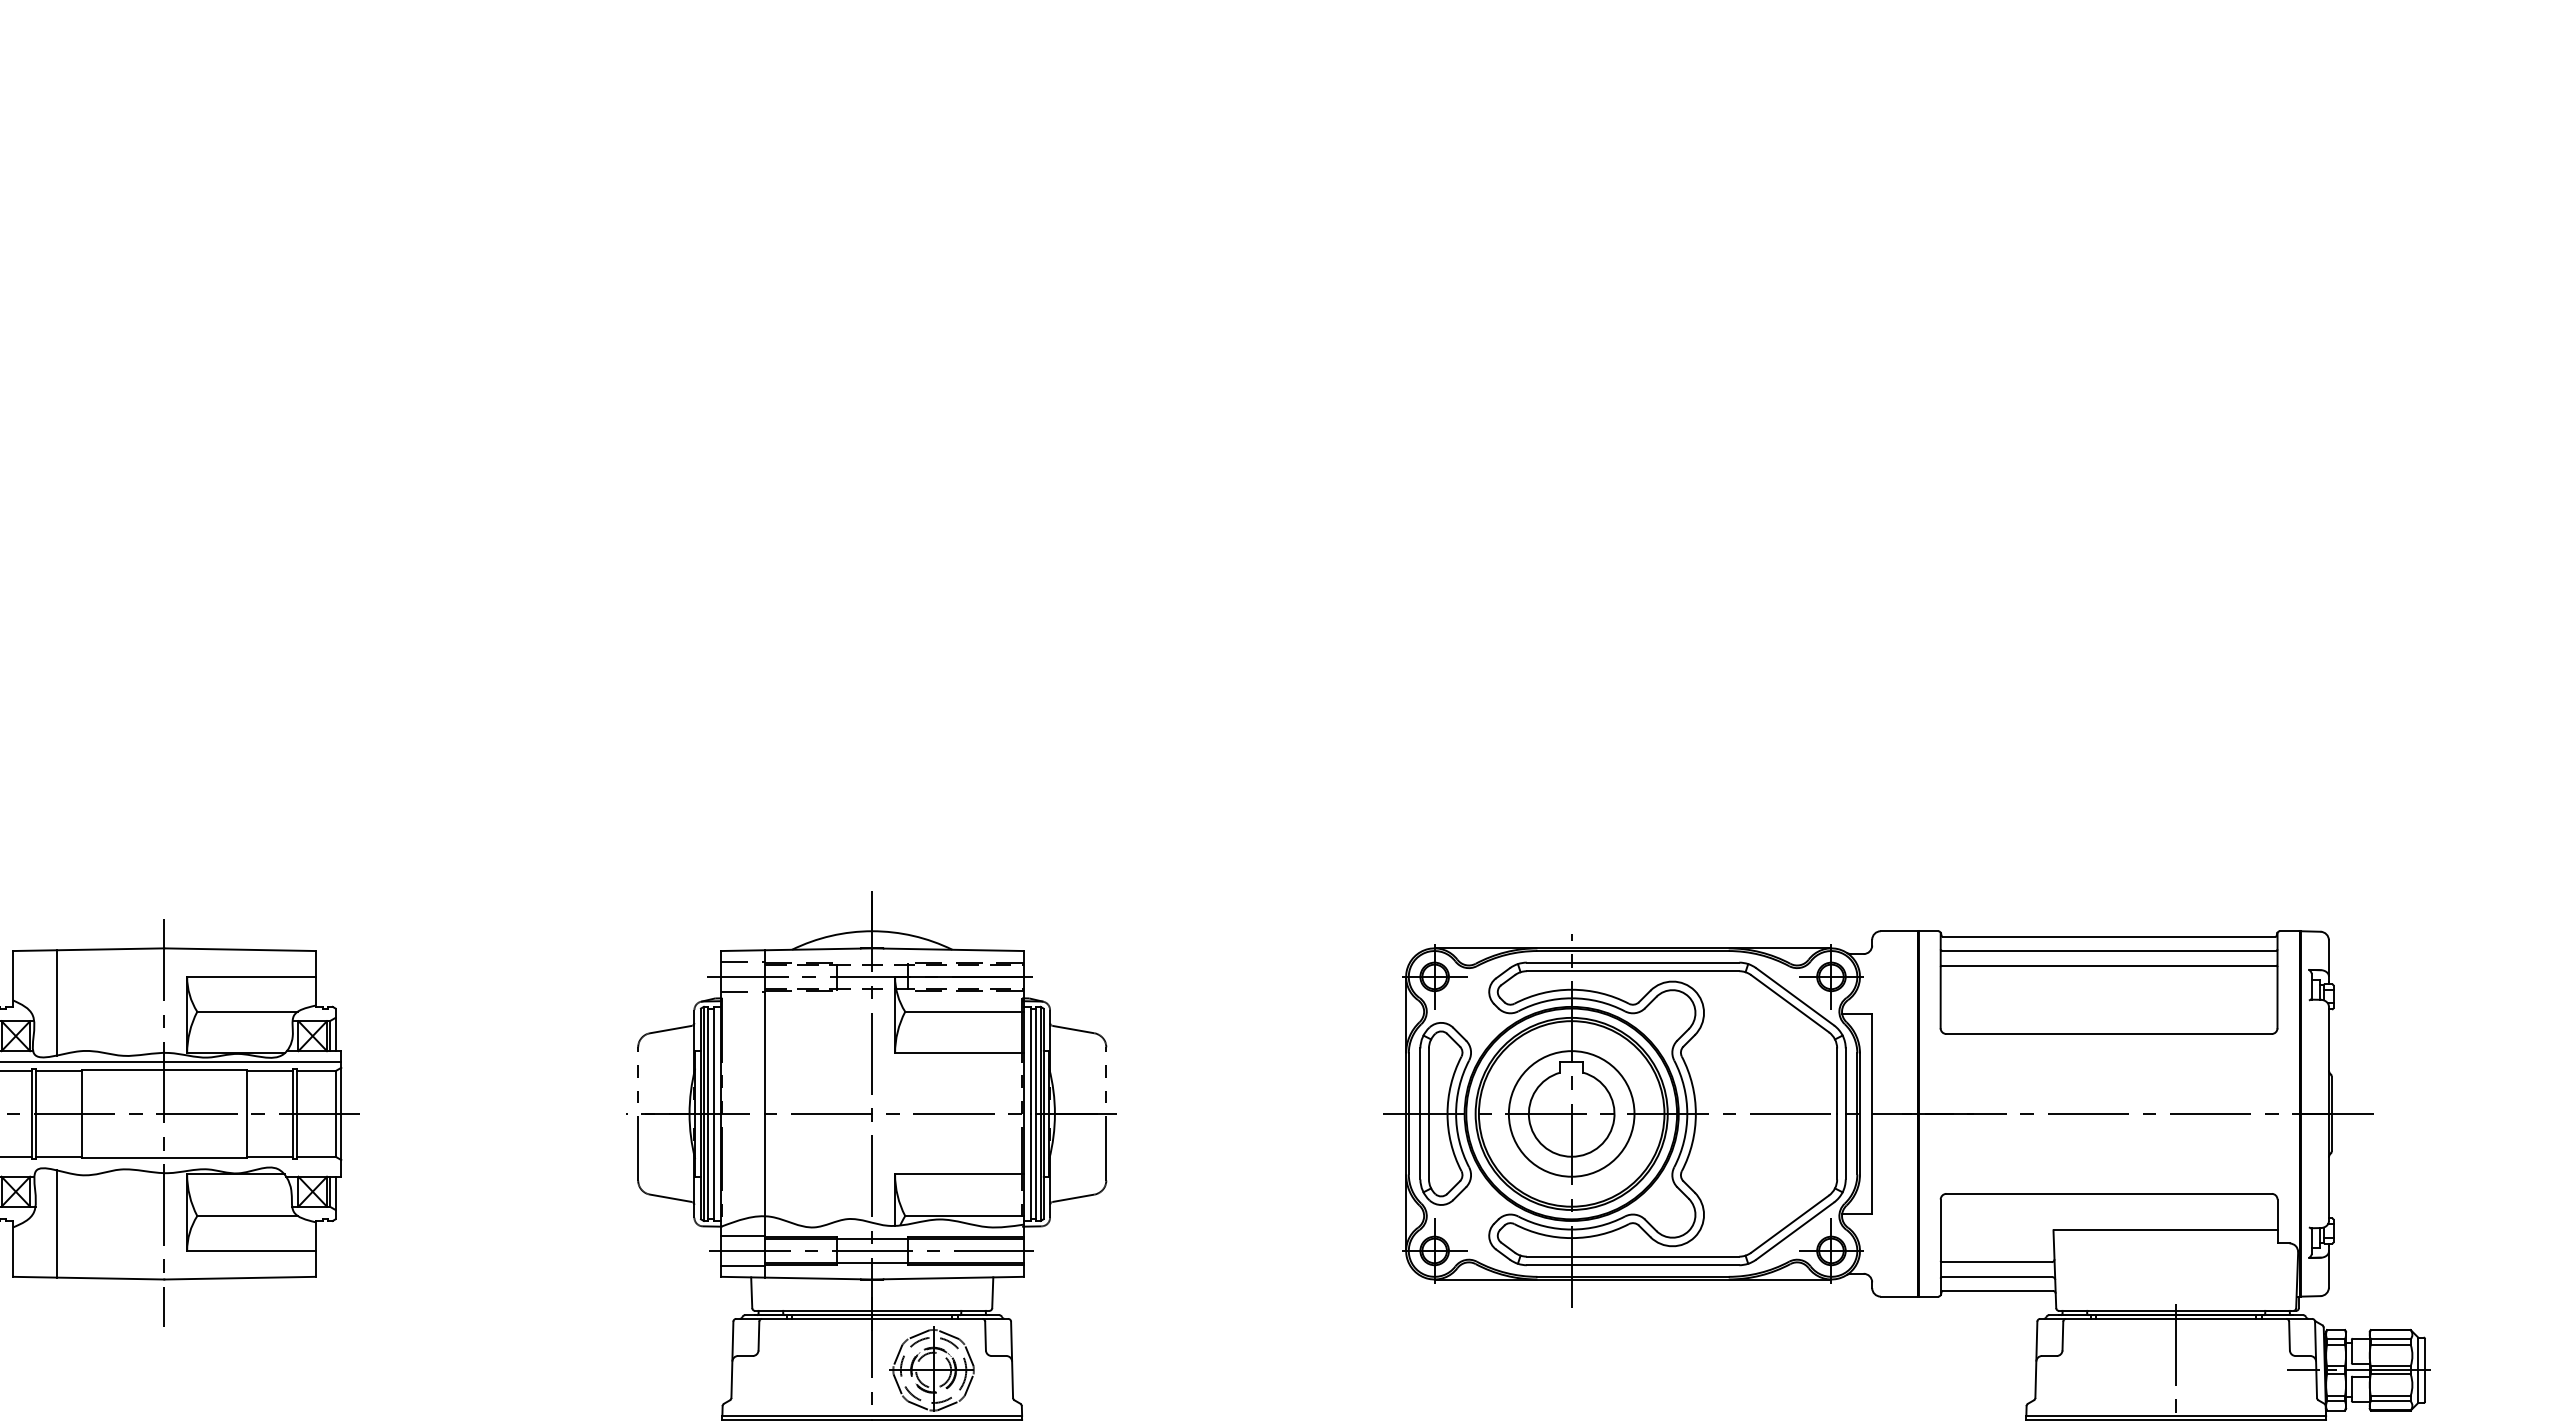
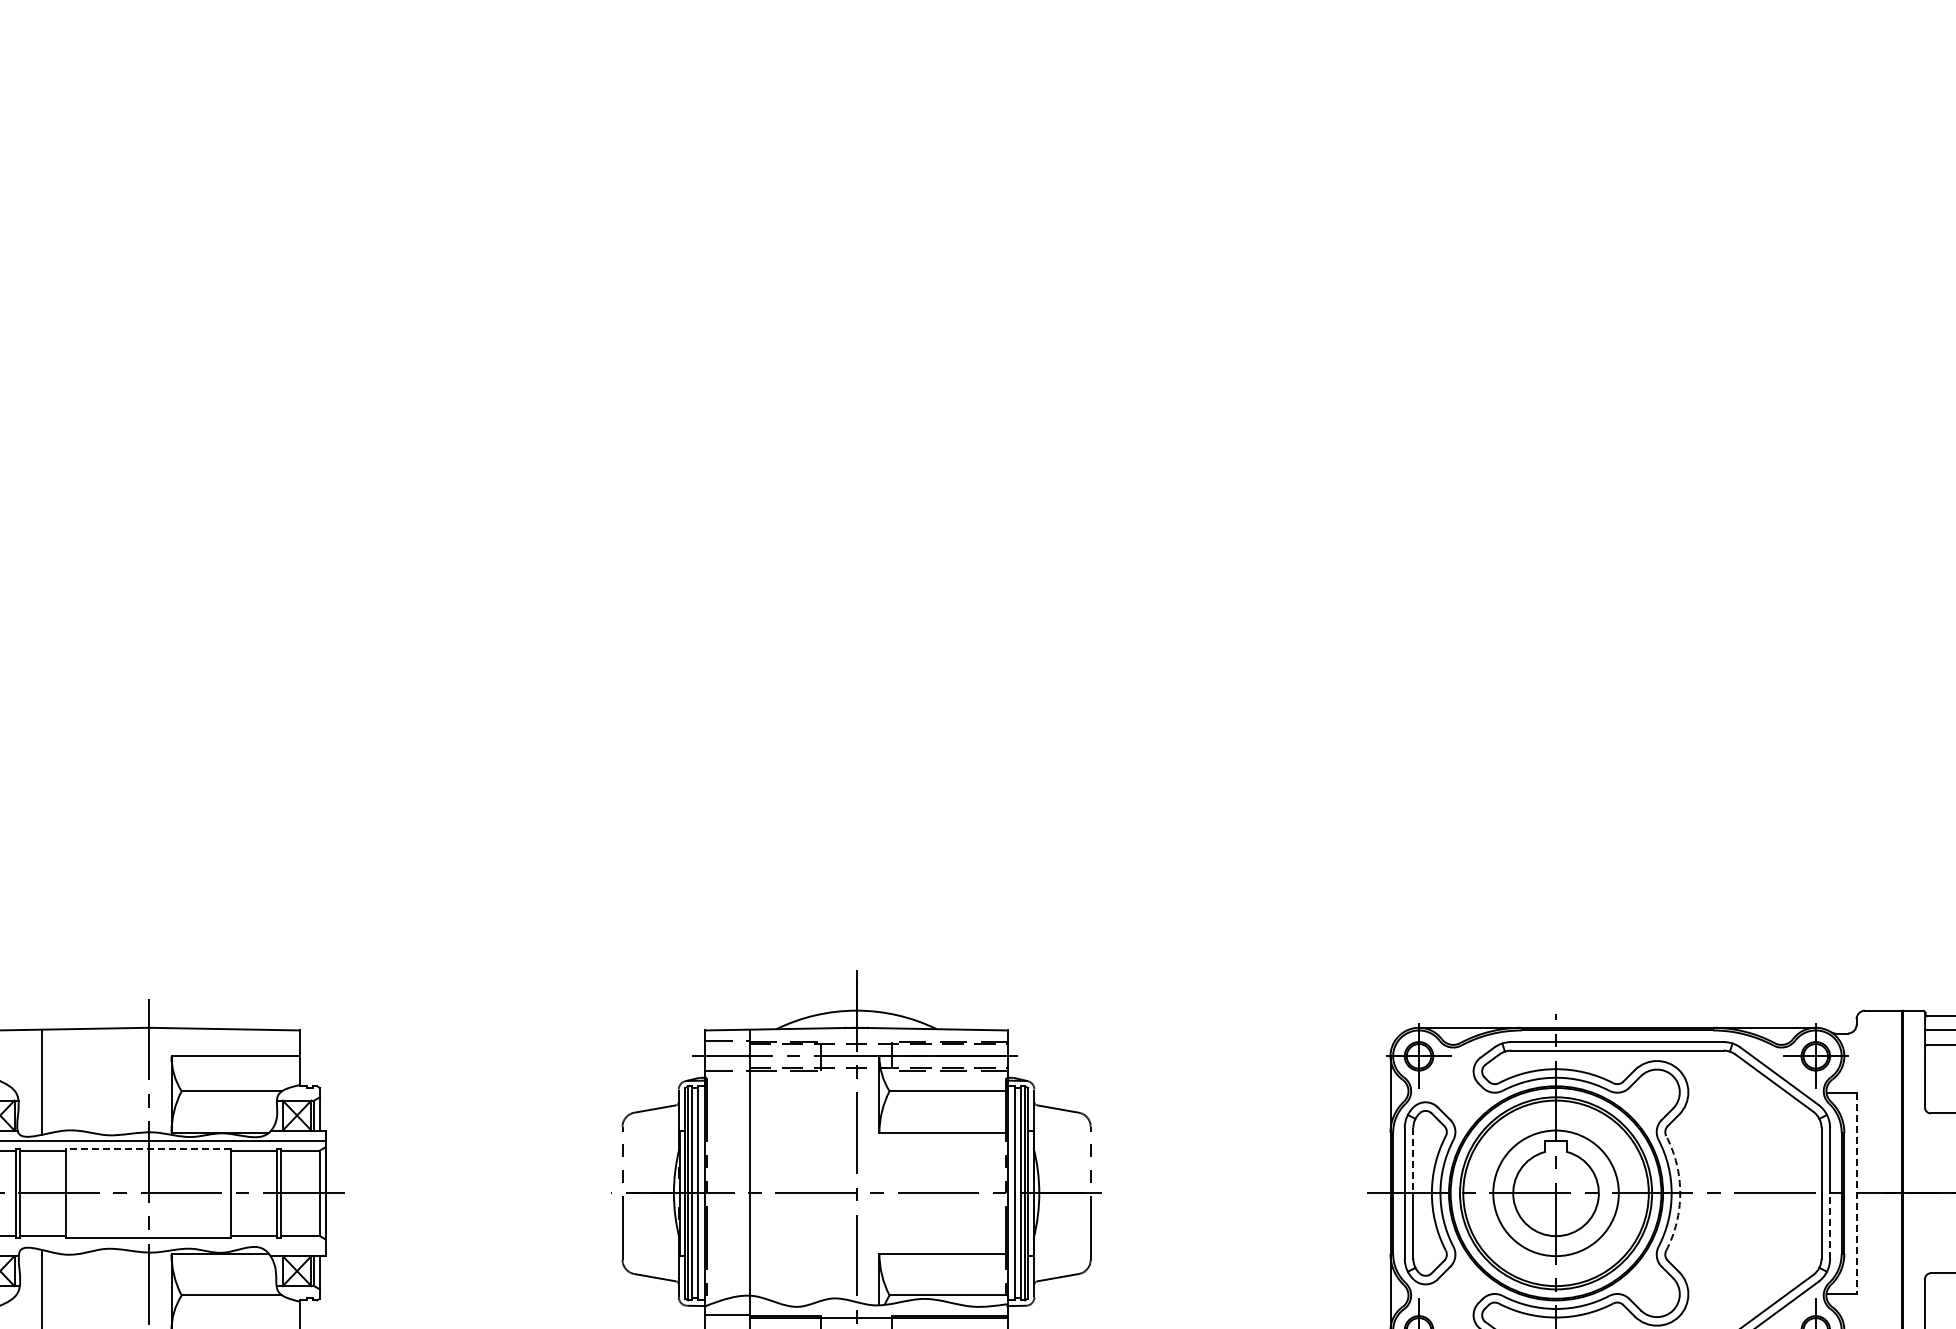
line: (164, 1069) -> (148, 1148), solid -> dashed
line: (1428, 1081) -> (1412, 1160), solid -> dashed
arc: (1695, 1113) -> (1679, 1192), solid -> dashed
line: (1872, 1114) -> (1856, 1193), solid -> dashed
line: (1845, 1146) -> (1829, 1225), solid -> dashed

